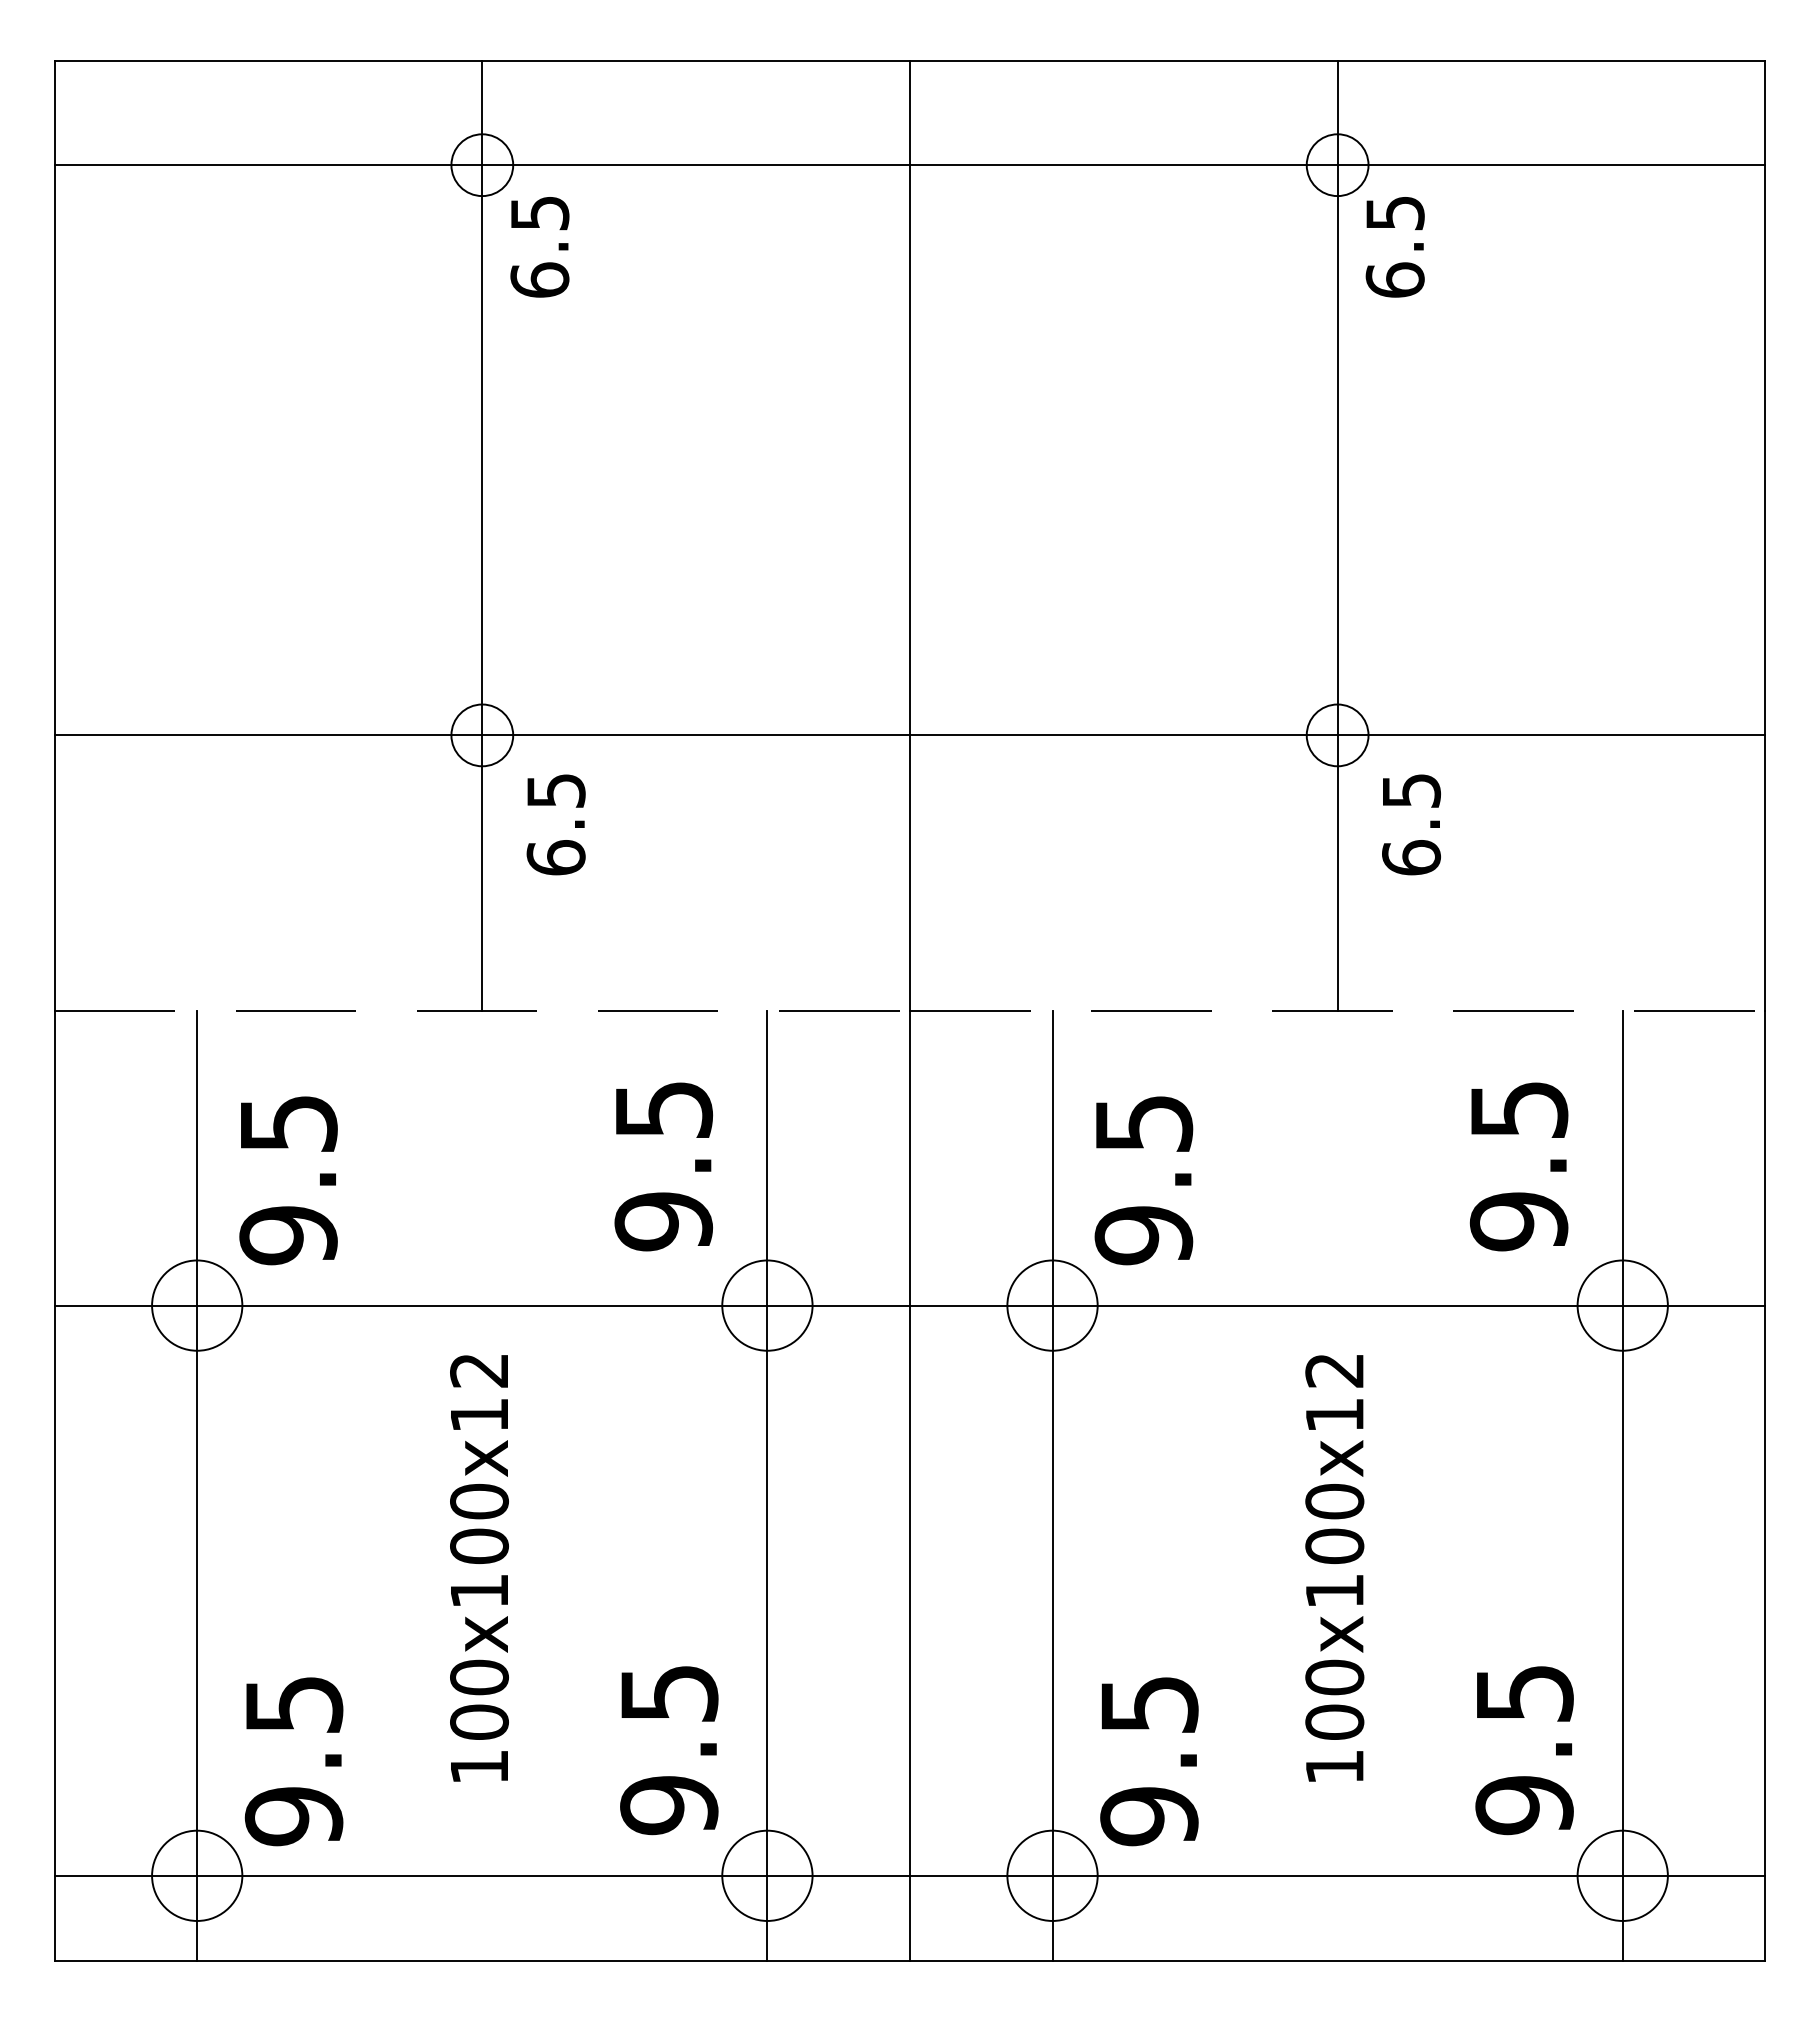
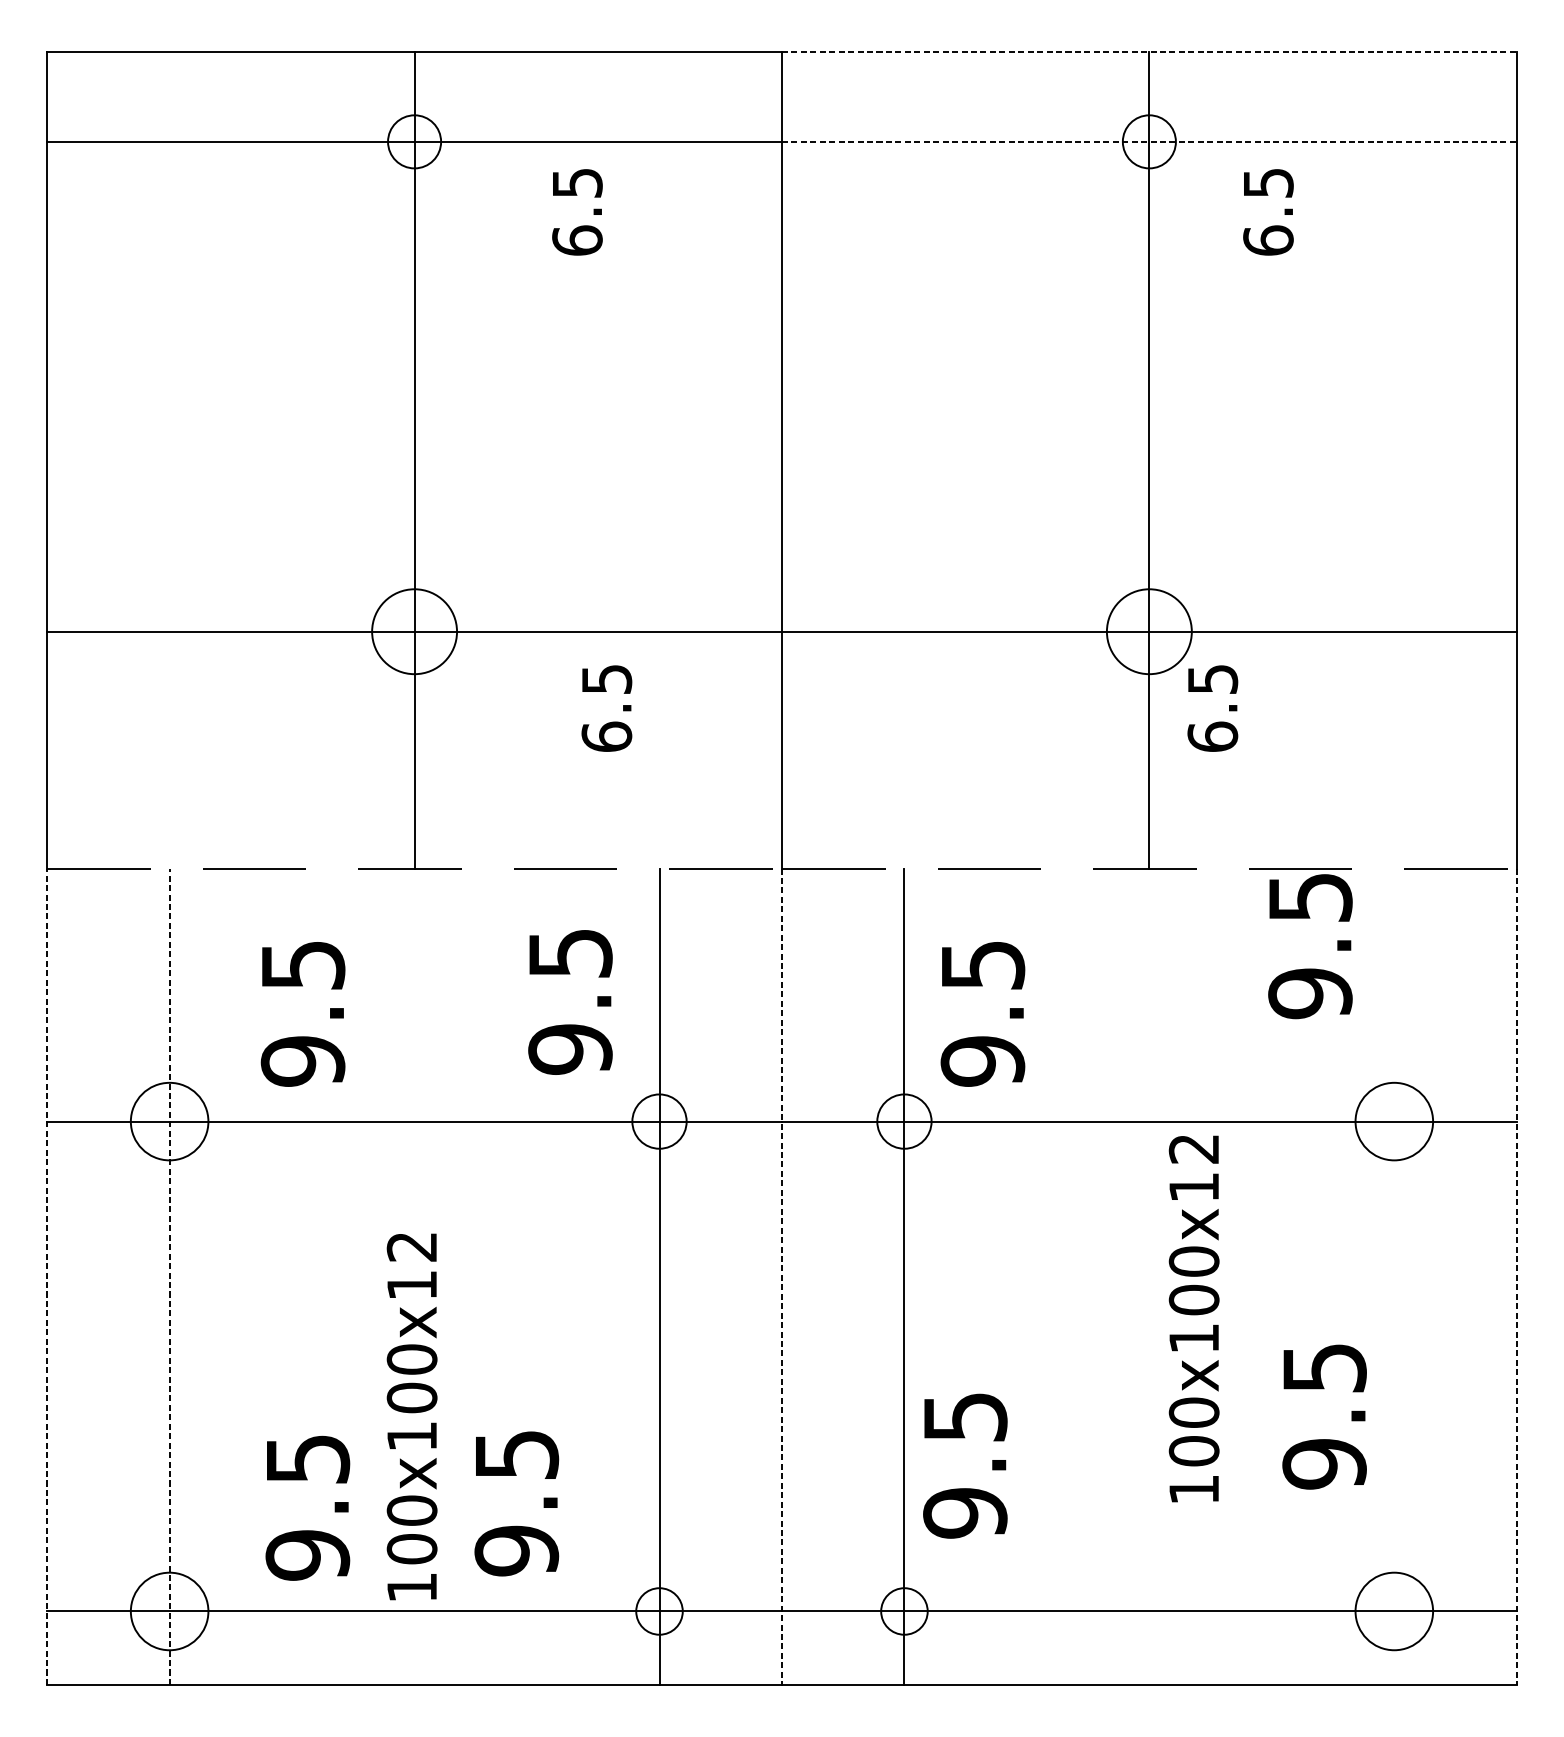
line: (1337, 60) -> (1149, 51), solid -> dashed
line: (1337, 165) -> (1149, 142), solid -> dashed
text: (539, 247) -> (577, 212), moved
text: (1394, 247) -> (1267, 212), moved
circle: (482, 735) -> (414, 631), size x1.6
circle: (1337, 735) -> (1149, 631), size x1.6
text: (555, 824) -> (606, 708), moved
text: (1518, 1166) -> (1309, 946), moved
text: (288, 1180) -> (303, 1014), moved
circle: (767, 1305) -> (659, 1121), size x0.7
circle: (1052, 1305) -> (904, 1121), size x0.7
line: (54, 1485) -> (47, 1276), solid -> dashed
line: (197, 1485) -> (169, 1276), solid -> dashed
line: (909, 1486) -> (781, 1277), solid -> dashed
line: (1622, 1486) -> (1394, 1277), removed
line: (1765, 1486) -> (1516, 1277), solid -> dashed
text: (479, 1568) -> (412, 1417), moved
text: (1334, 1568) -> (1193, 1319), moved
text: (669, 1750) -> (516, 1503), moved
text: (1524, 1750) -> (1324, 1417), moved
text: (293, 1761) -> (307, 1508), moved
text: (1149, 1761) -> (965, 1466), moved
circle: (767, 1875) -> (659, 1611), size x0.6
circle: (1052, 1875) -> (904, 1611), size x0.6

